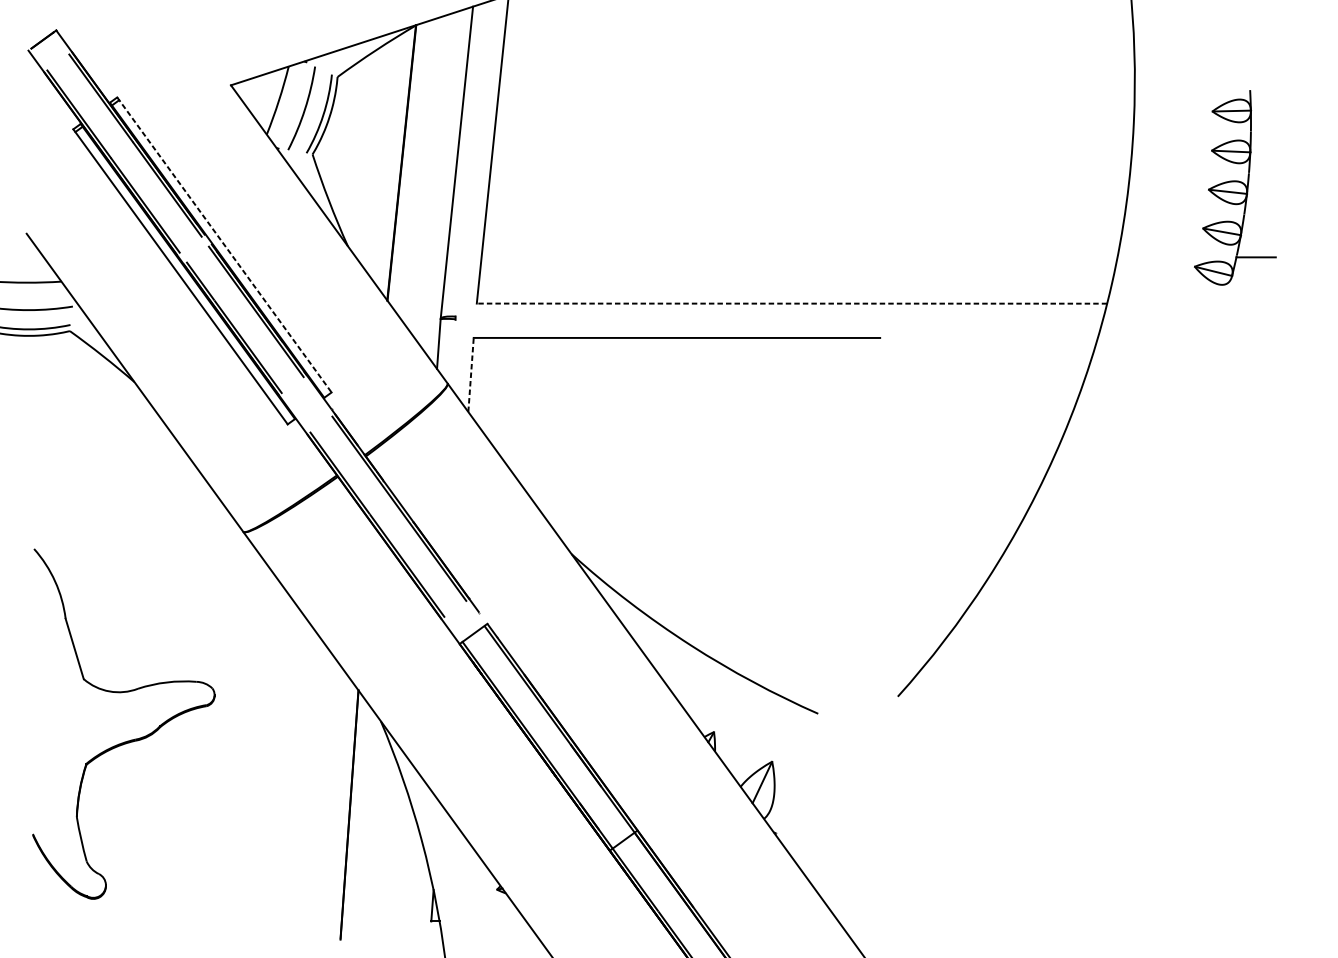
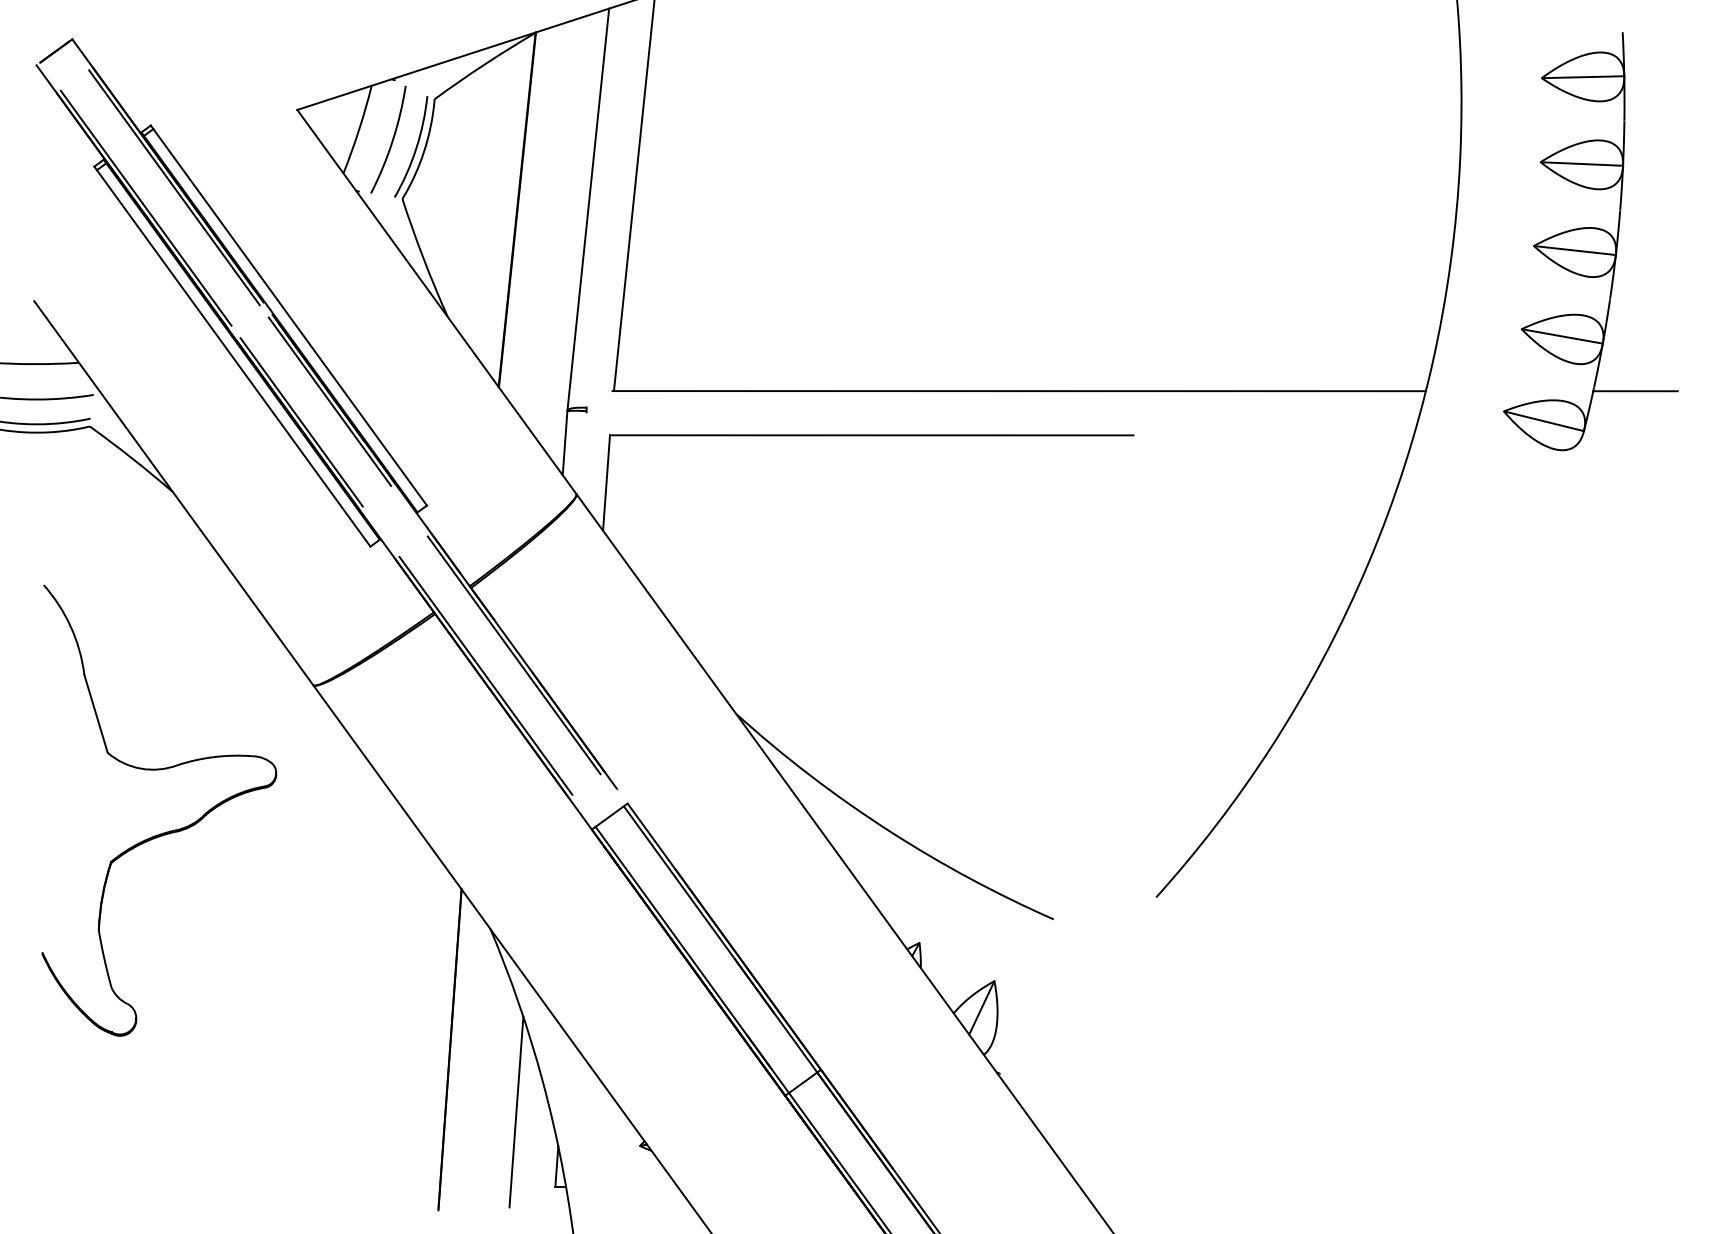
part: (1234, 187) -> (1590, 241), size x1.67
line: (224, 244) -> (288, 315), dashed -> solid
line: (791, 303) -> (1019, 391), dashed -> solid
line: (471, 375) -> (606, 483), dashed -> solid
part: (129, 740) -> (166, 831), moved
line: (401, 862) -> (516, 1111), added

